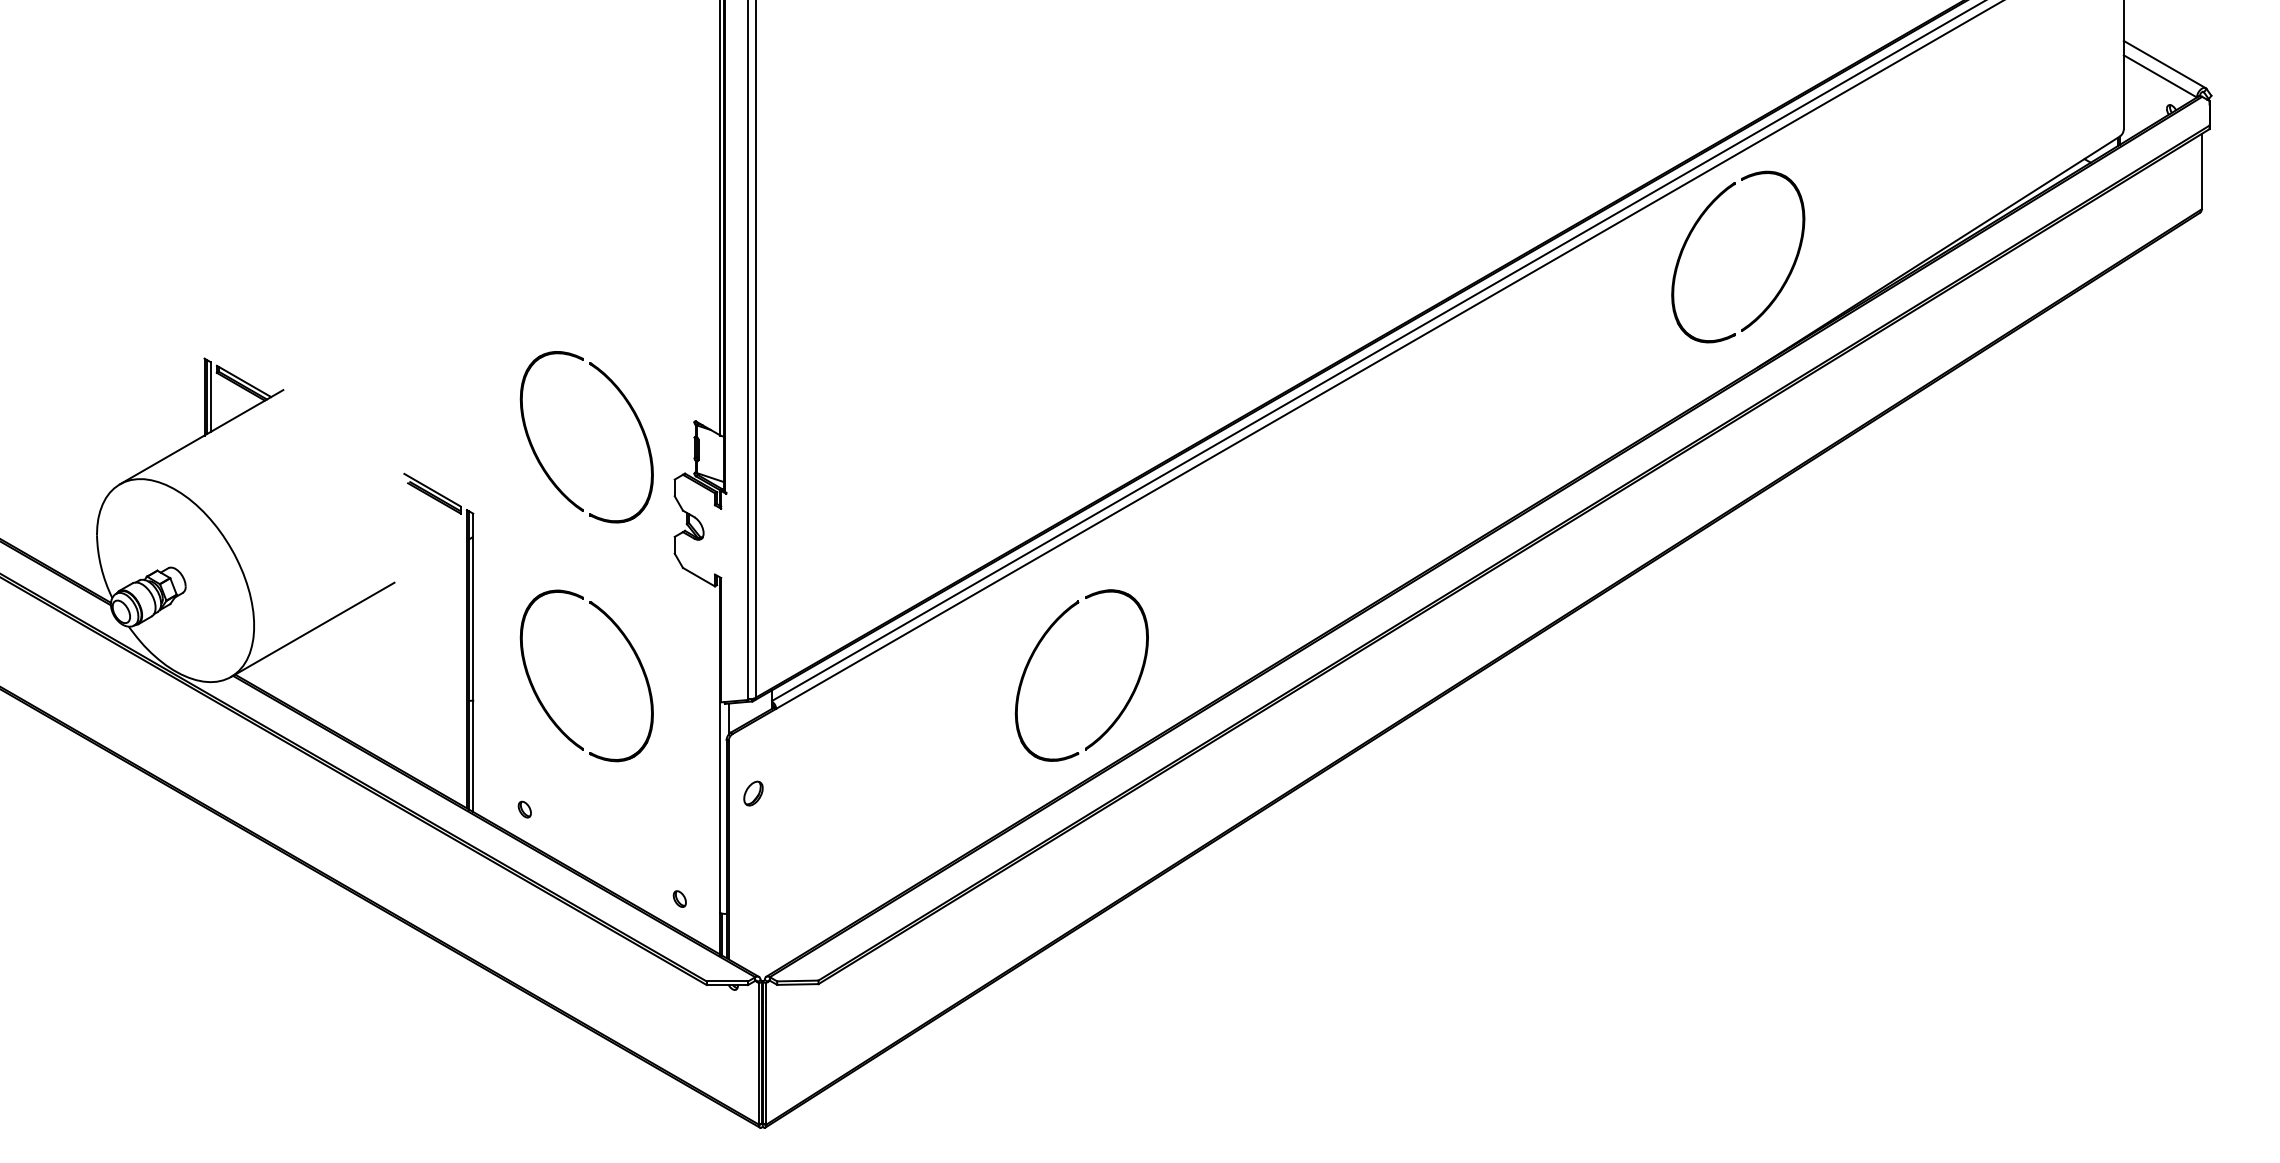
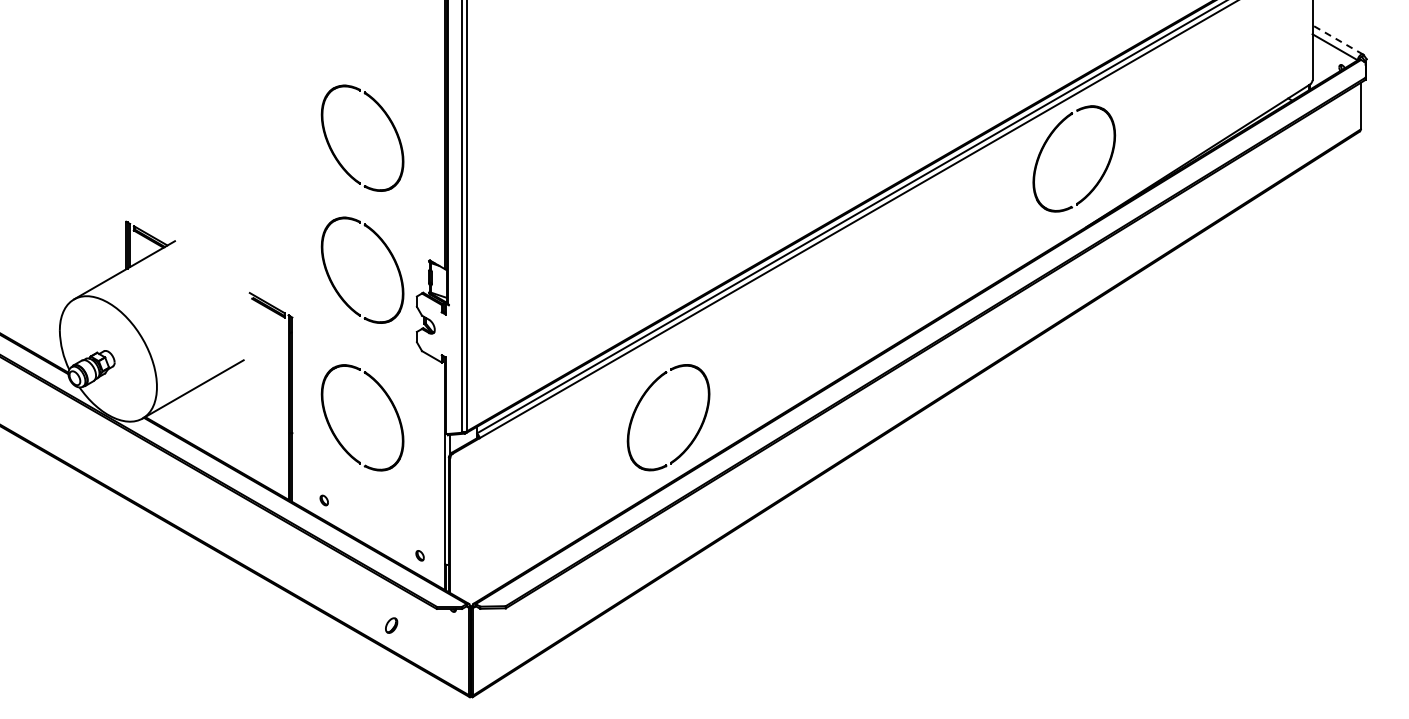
line: (2164, 63) -> (1337, 39), solid -> dashed
part: (631, 199) -> (390, 123), added
part: (753, 793) -> (391, 625), moved

